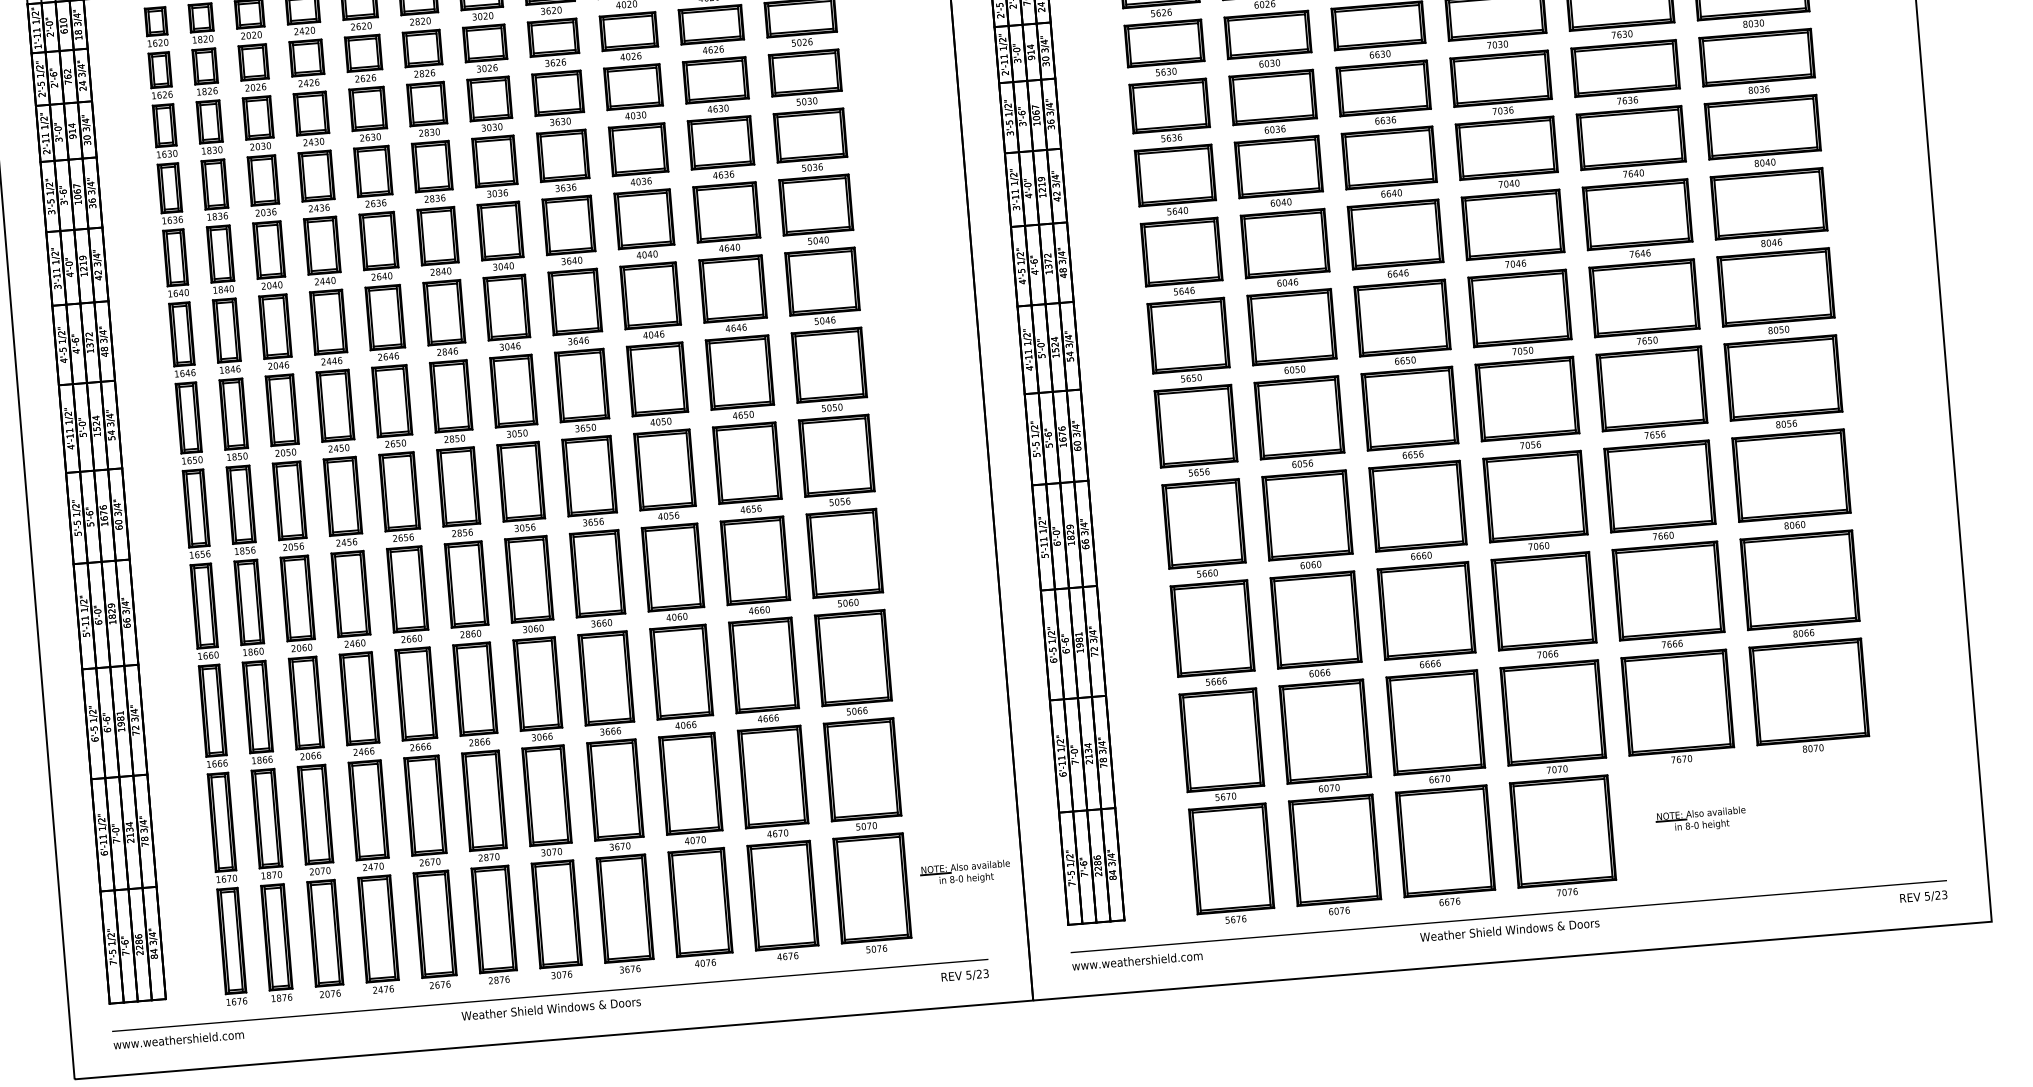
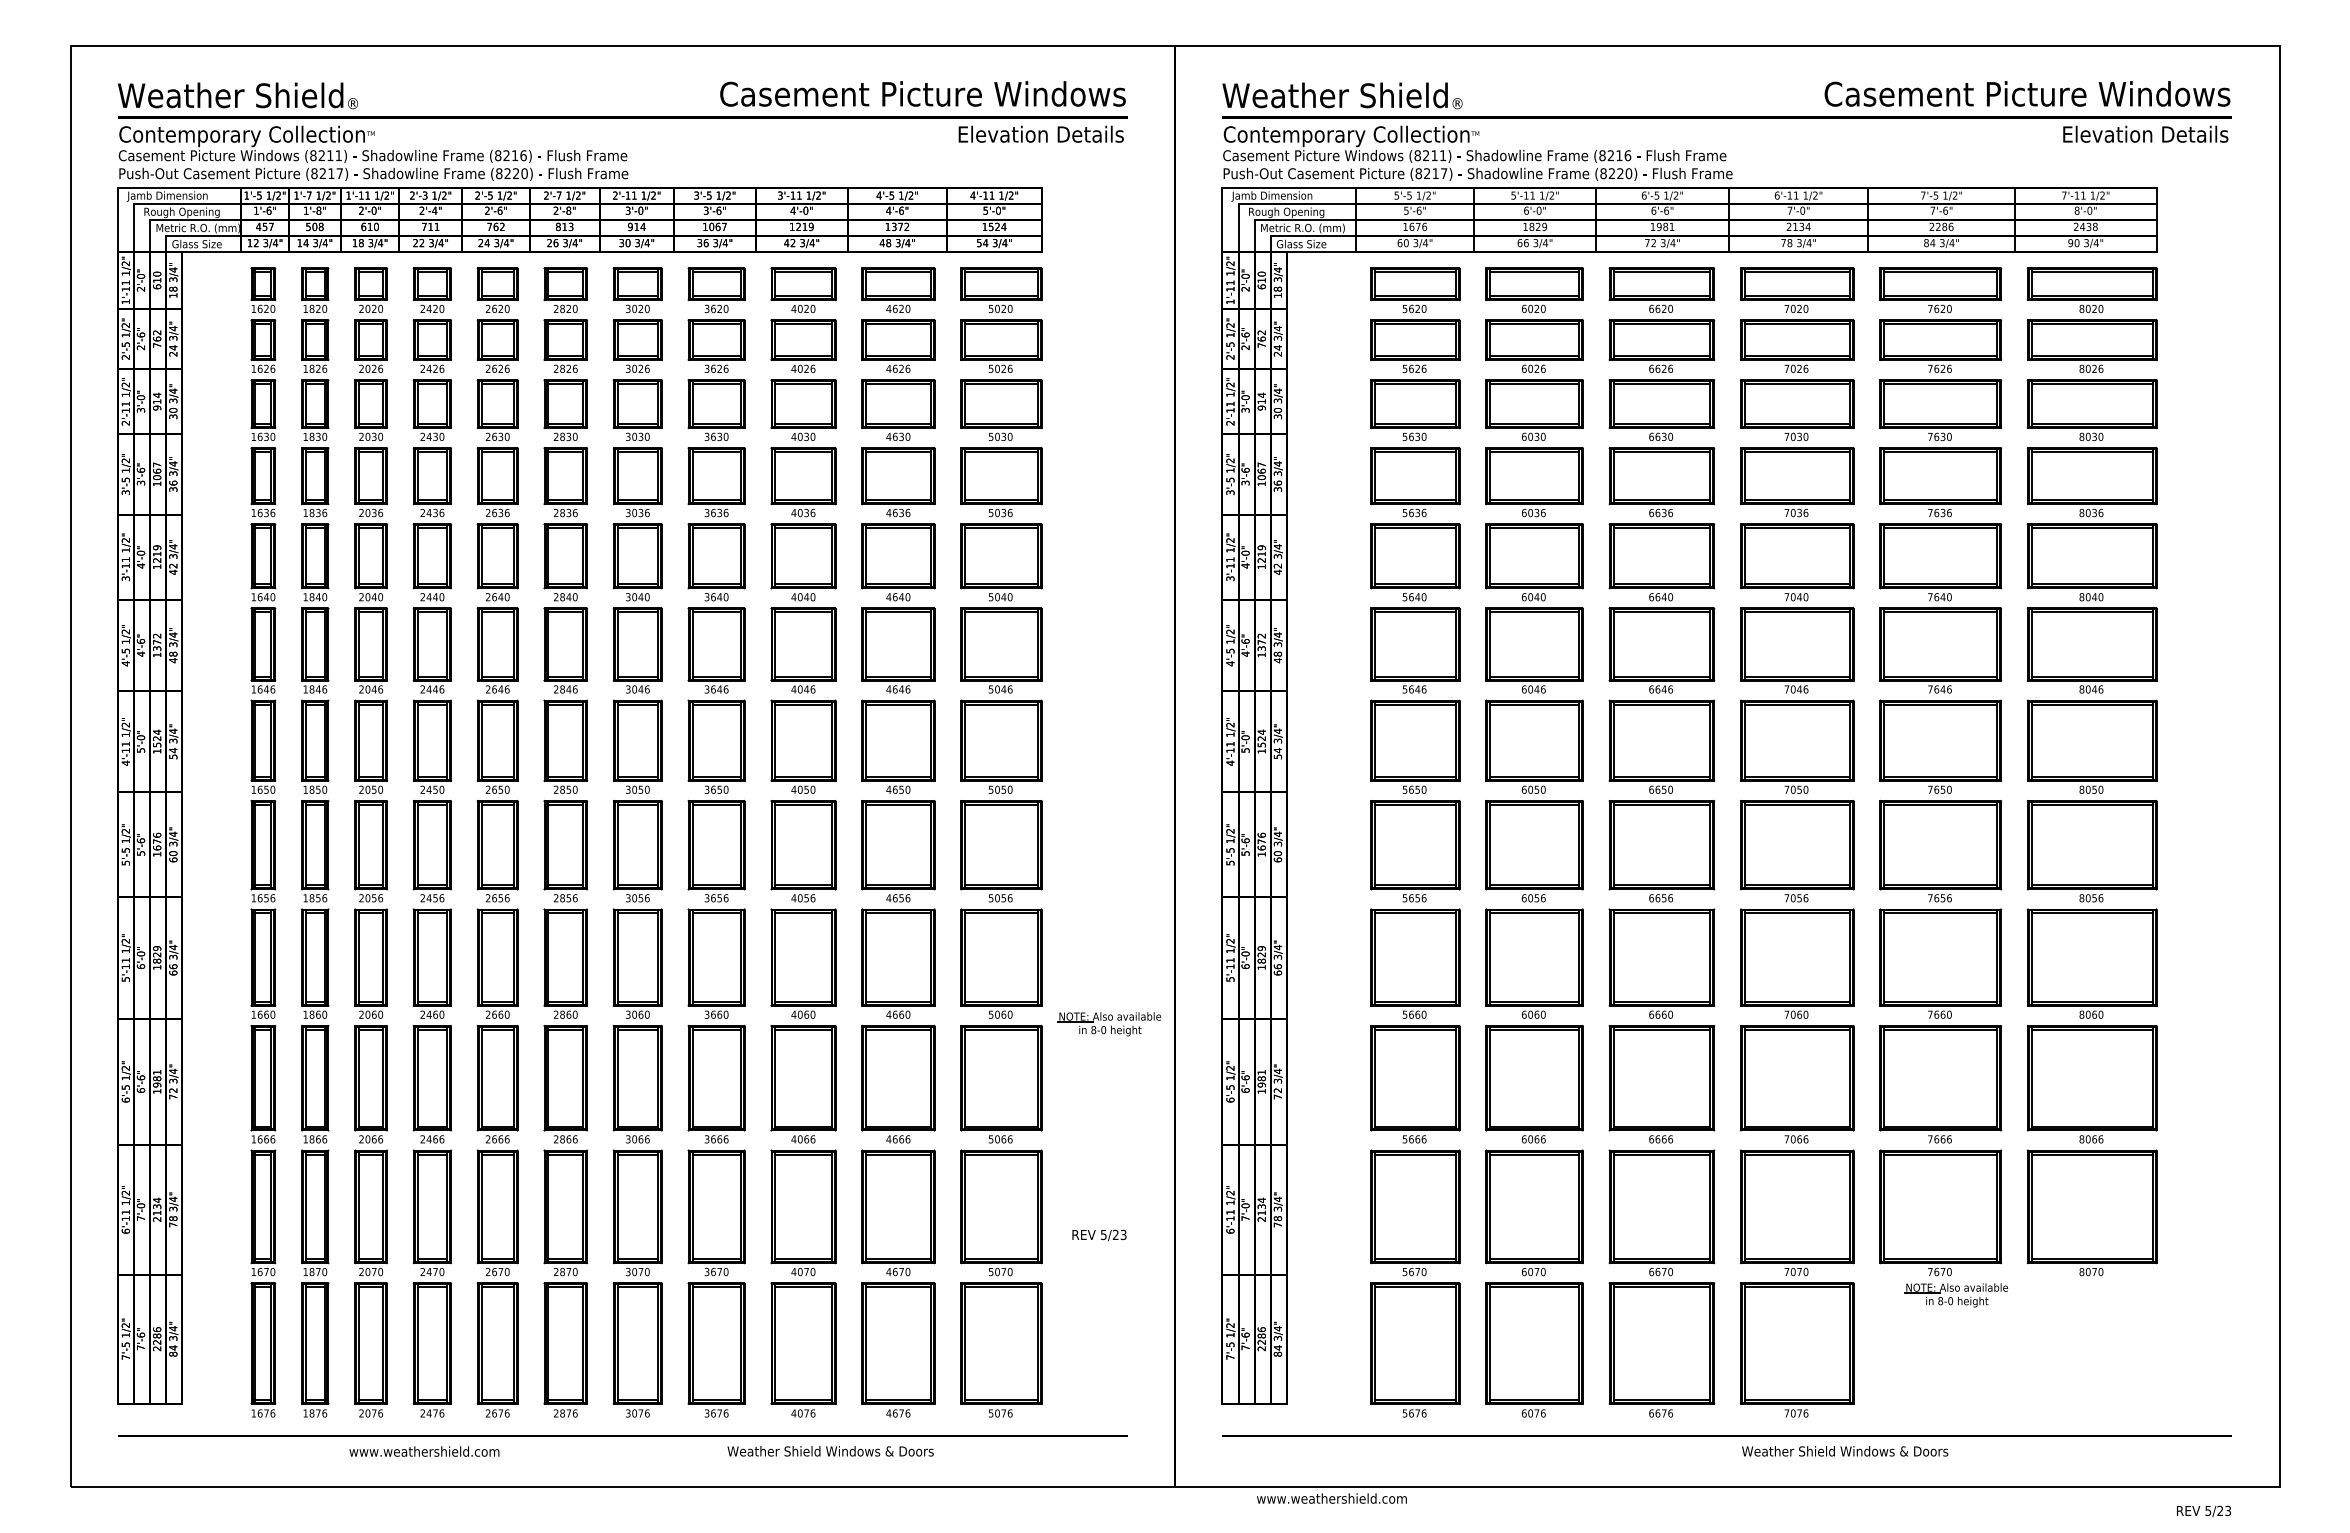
part: (1701, 820) -> (1956, 1295), moved
part: (965, 873) -> (1109, 1024), moved
text: (1923, 897) -> (2203, 1511), moved
text: (1510, 930) -> (1845, 1451), moved
text: (1136, 960) -> (1331, 1498), moved
text: (965, 975) -> (1099, 1235), moved
text: (551, 1009) -> (830, 1451), moved
text: (178, 1039) -> (424, 1451), moved

